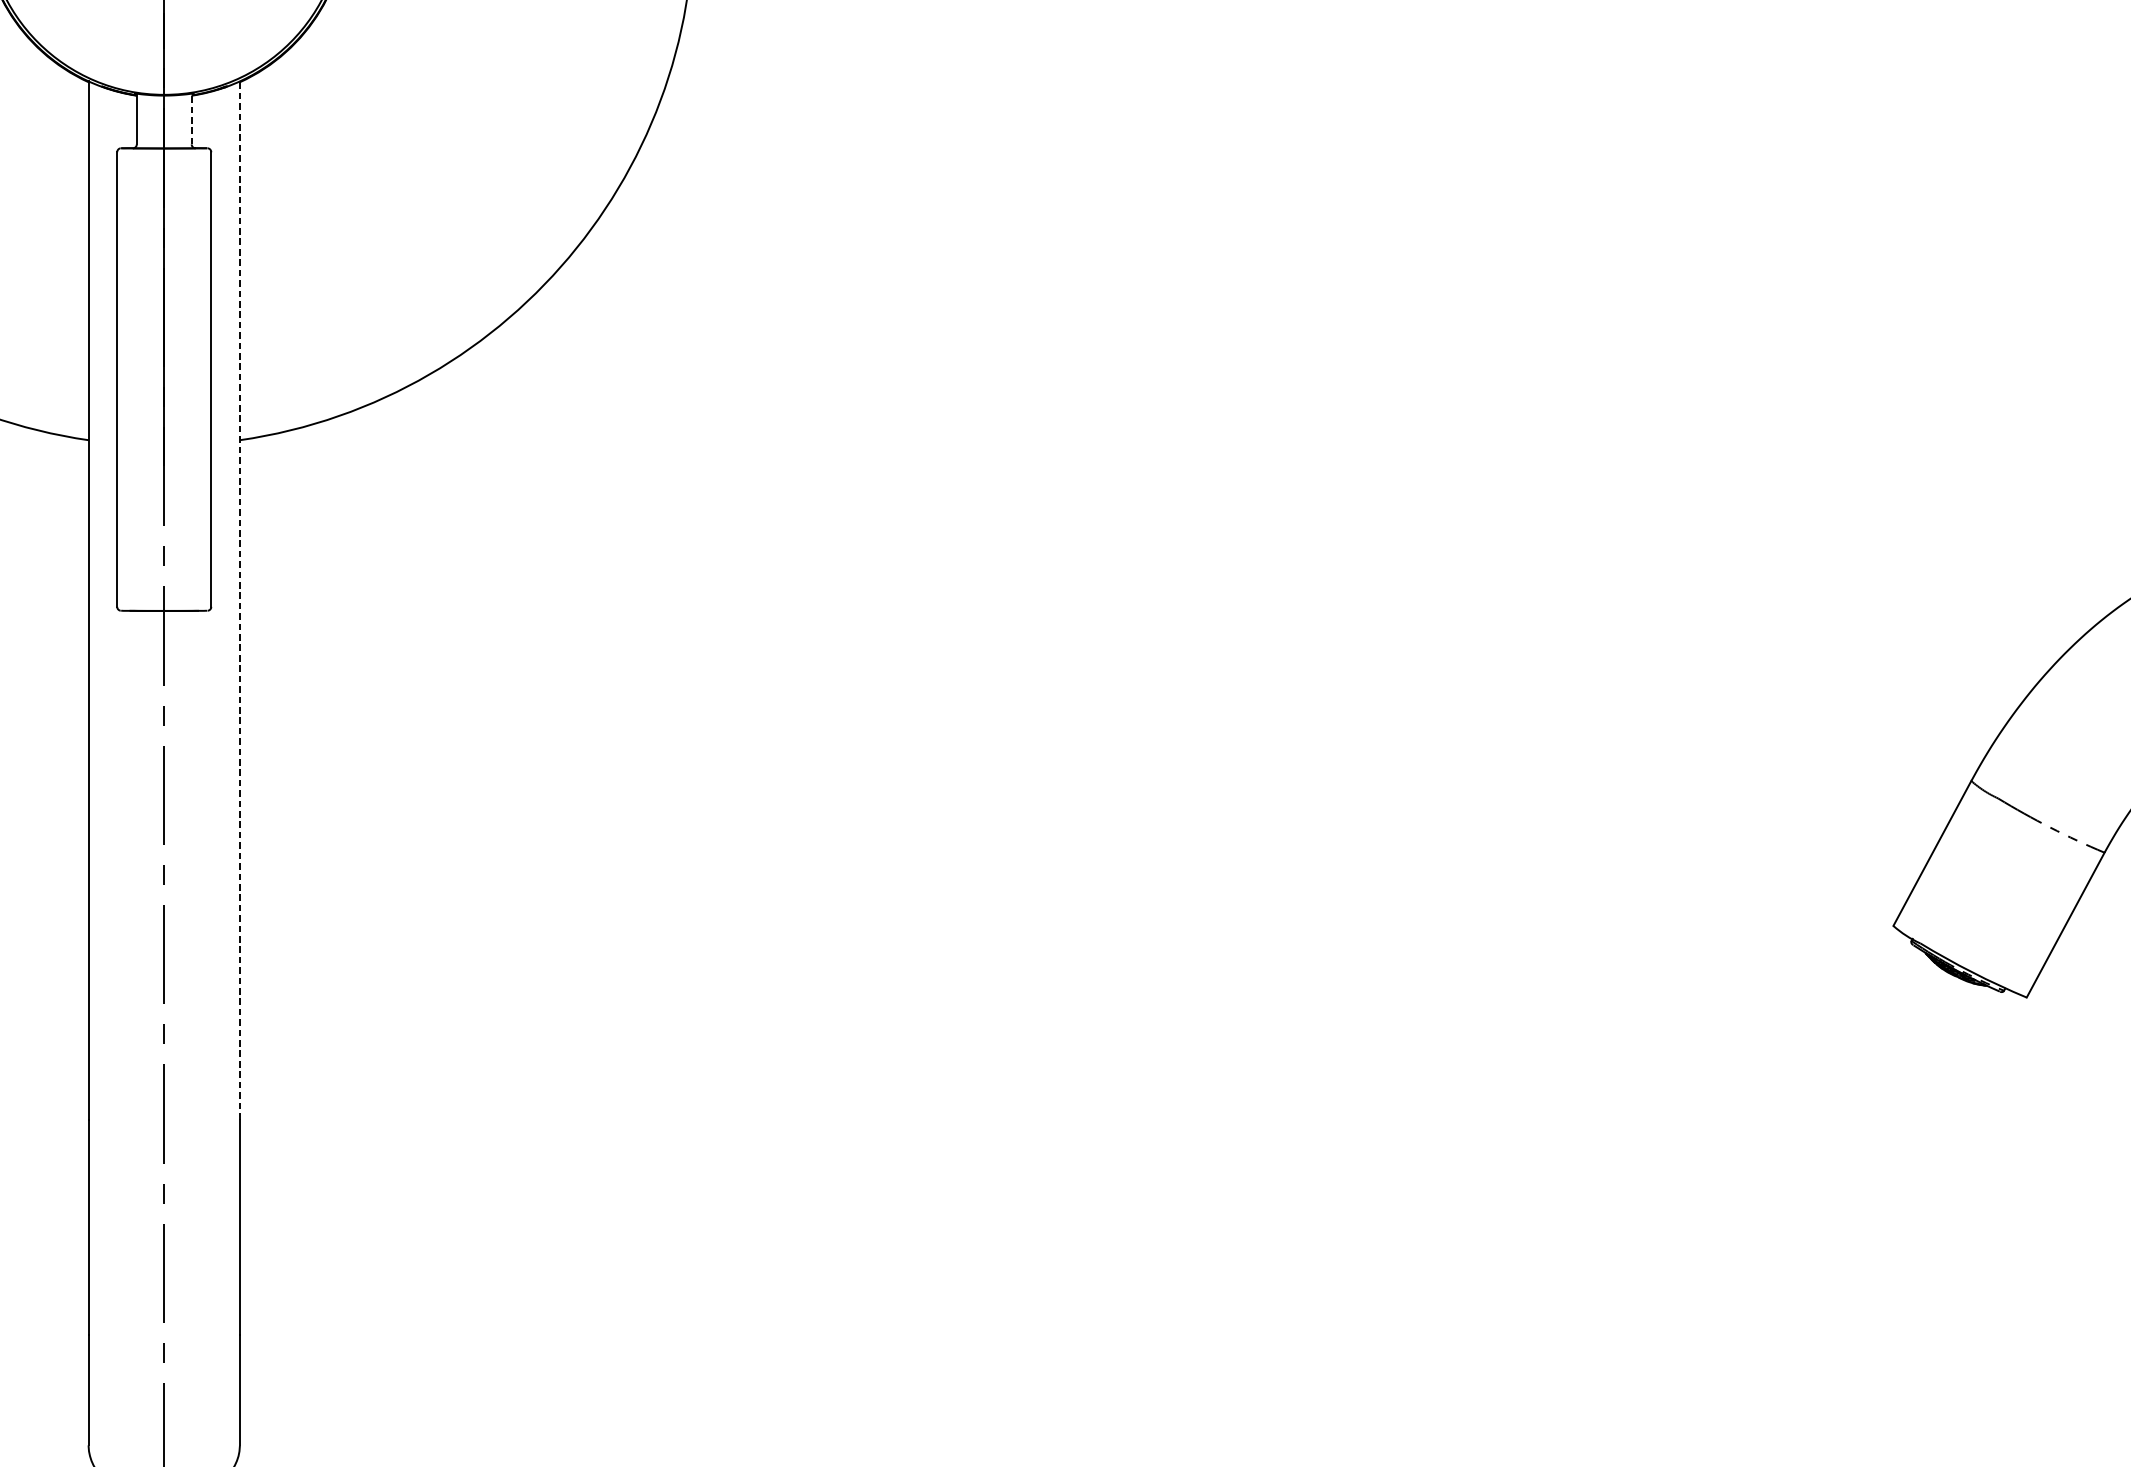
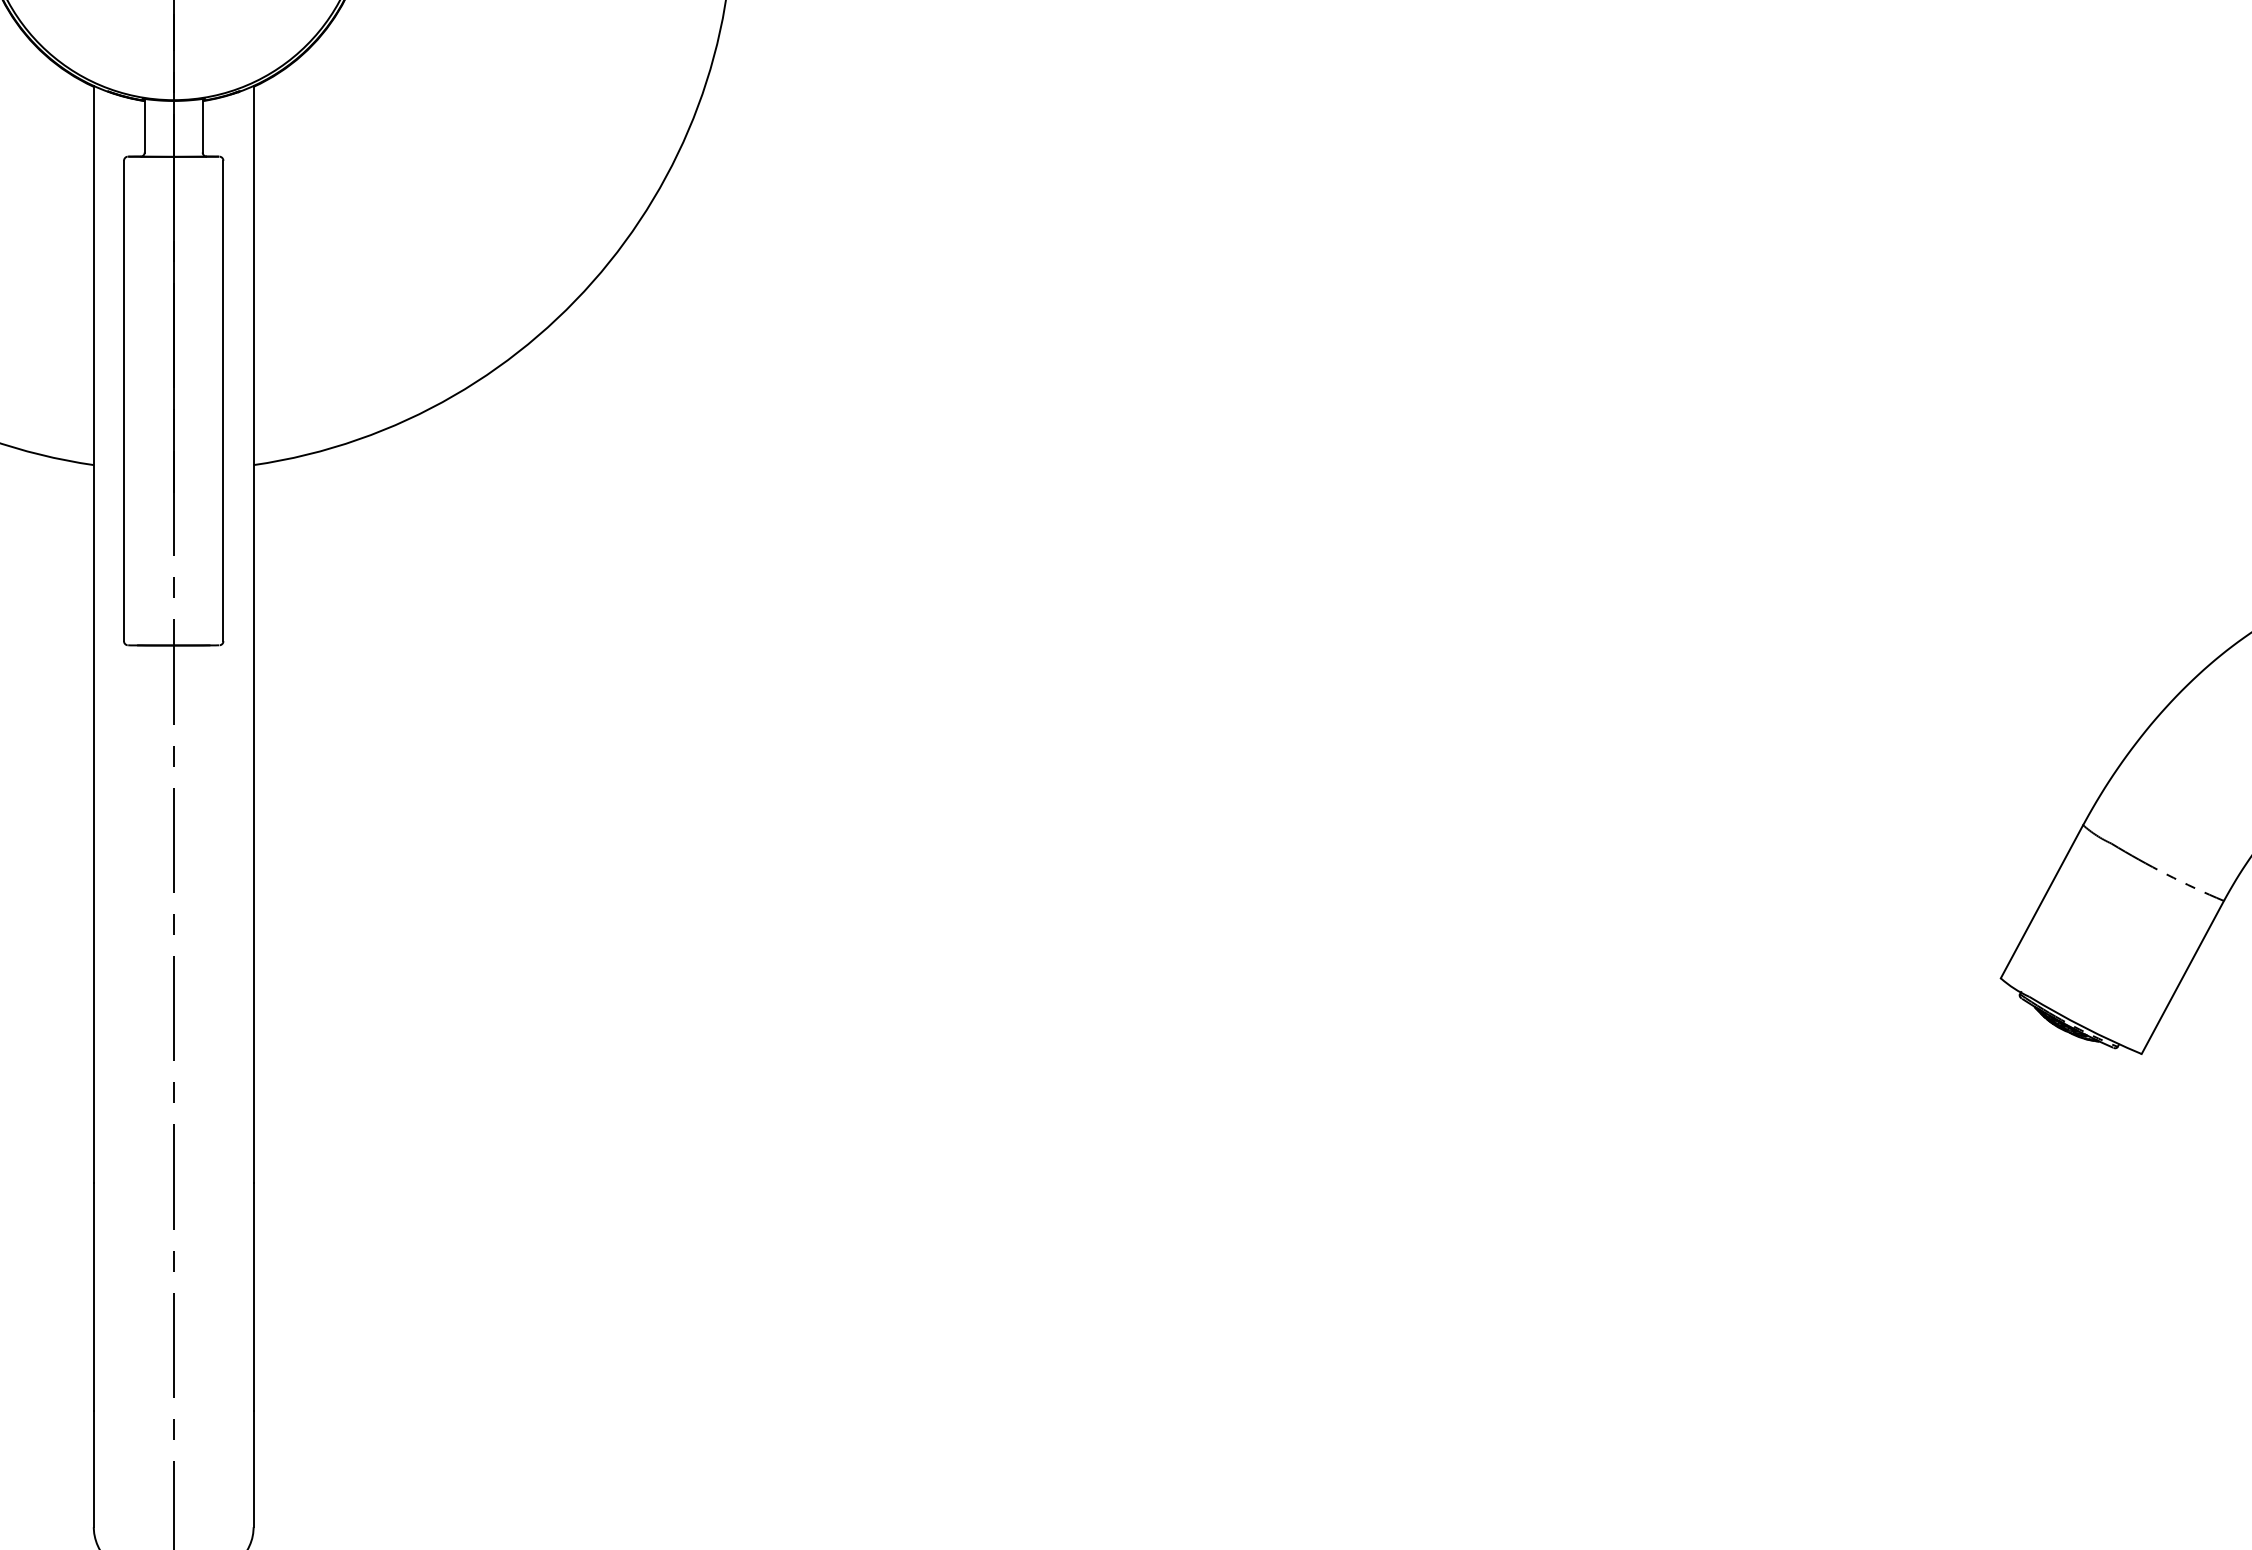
line: (191, 118) -> (202, 125), dashed -> solid
line: (239, 599) -> (253, 633), dashed -> solid

